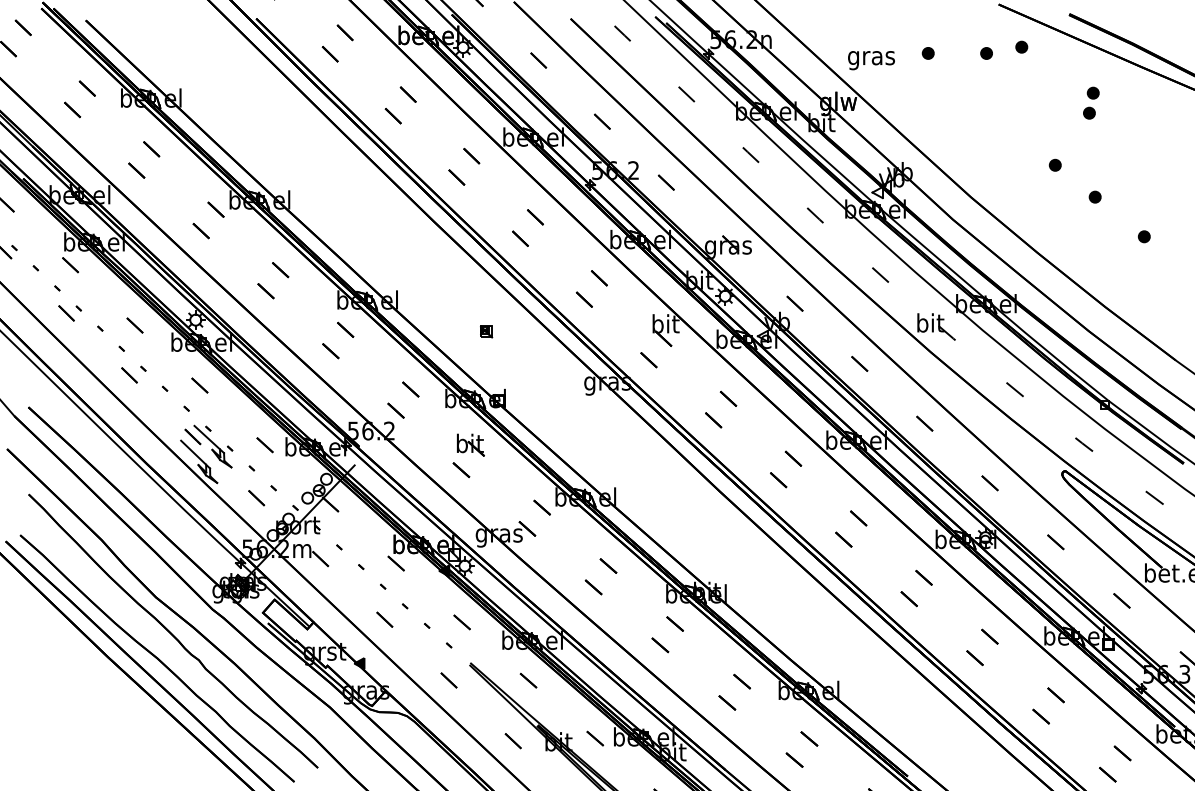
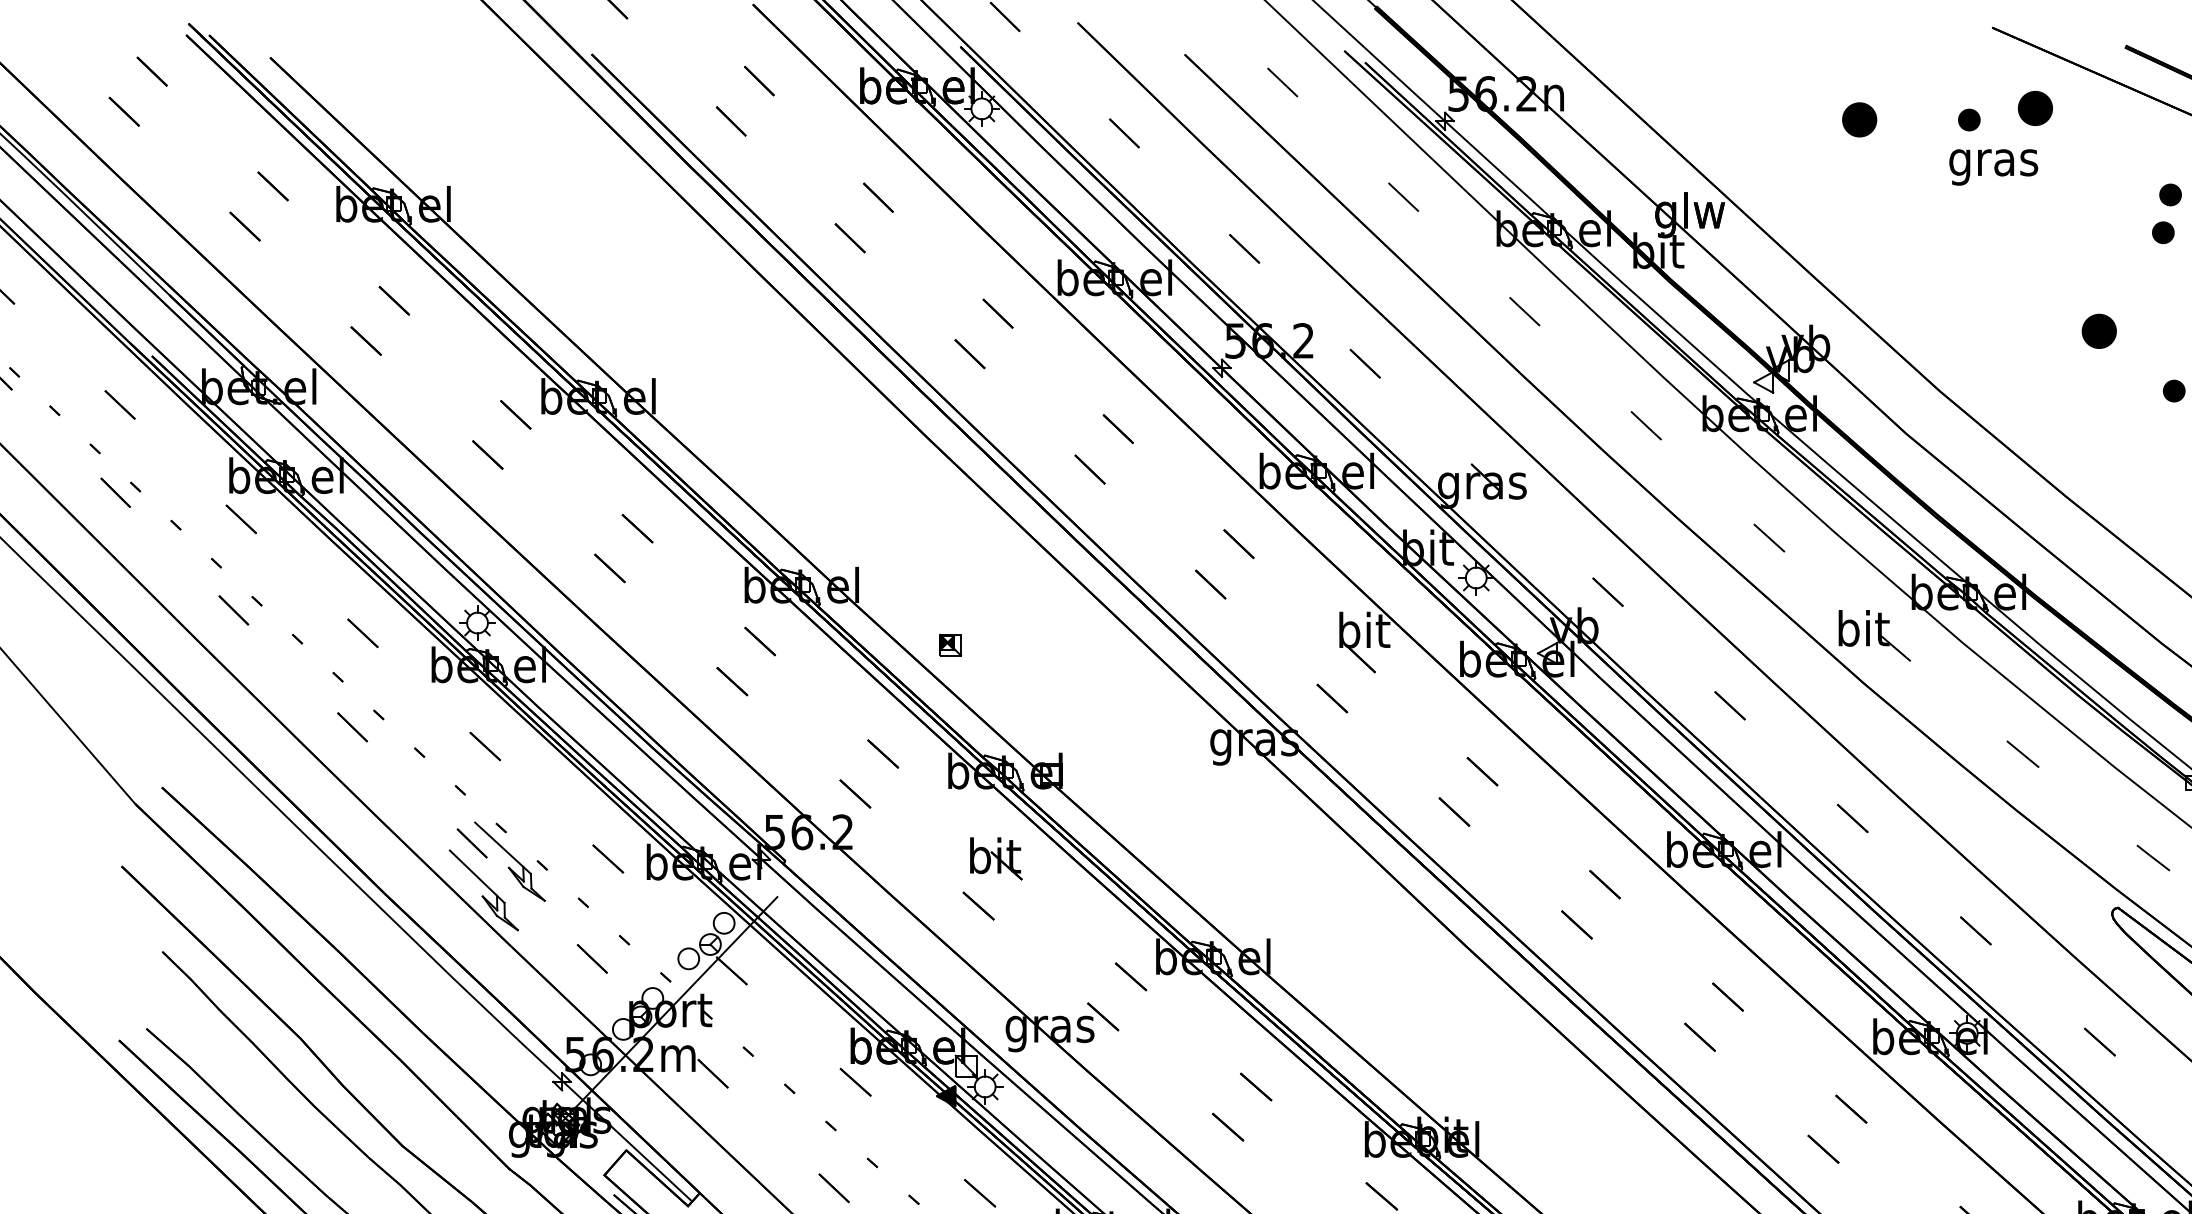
part: (1021, 46) -> (2035, 106), size x1.6
part: (927, 53) -> (1857, 120), size x1.6
text: (871, 60) -> (1993, 167), moved
part: (1054, 164) -> (2097, 329), size x1.6
part: (486, 331) -> (950, 644), moved

